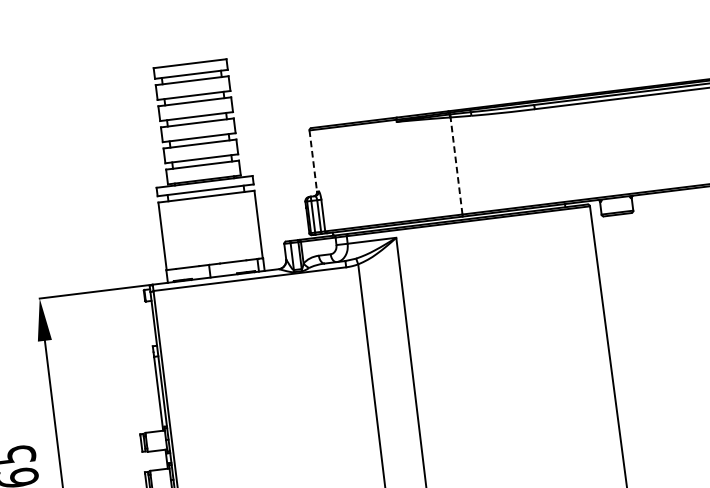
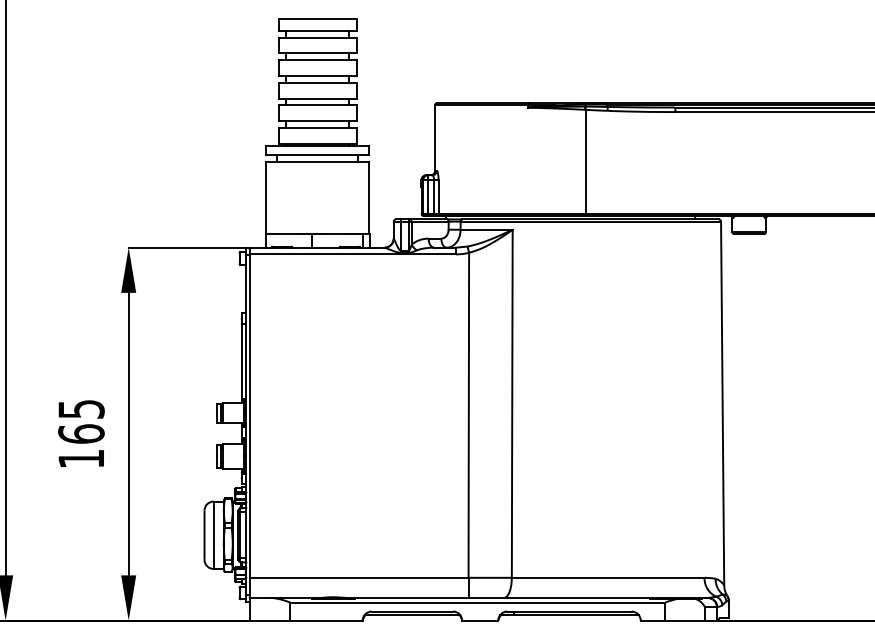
line: (313, 161) -> (435, 138), dashed -> solid
line: (456, 165) -> (585, 161), dashed -> solid

